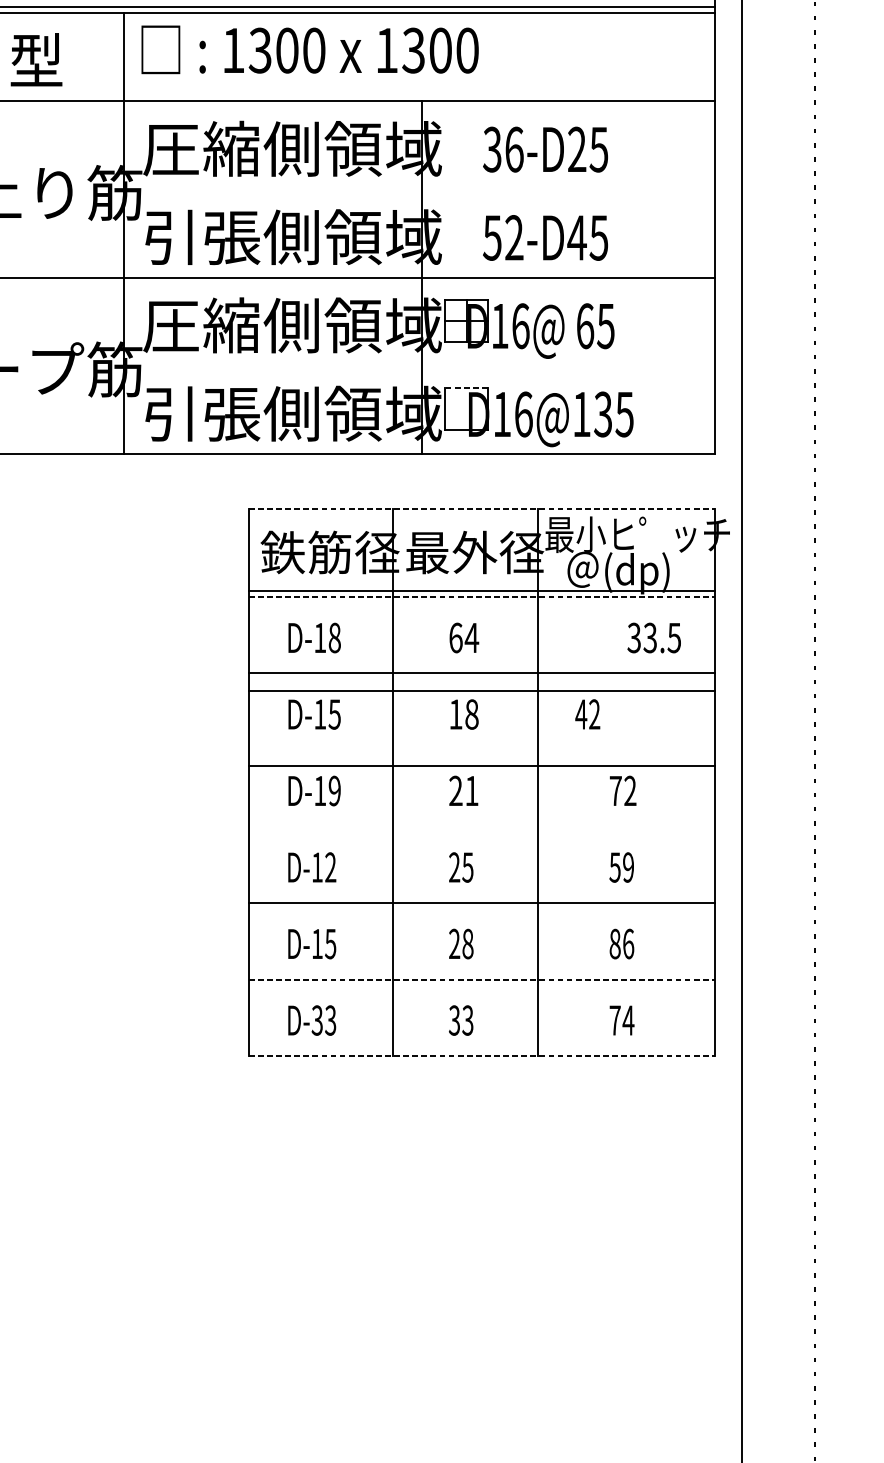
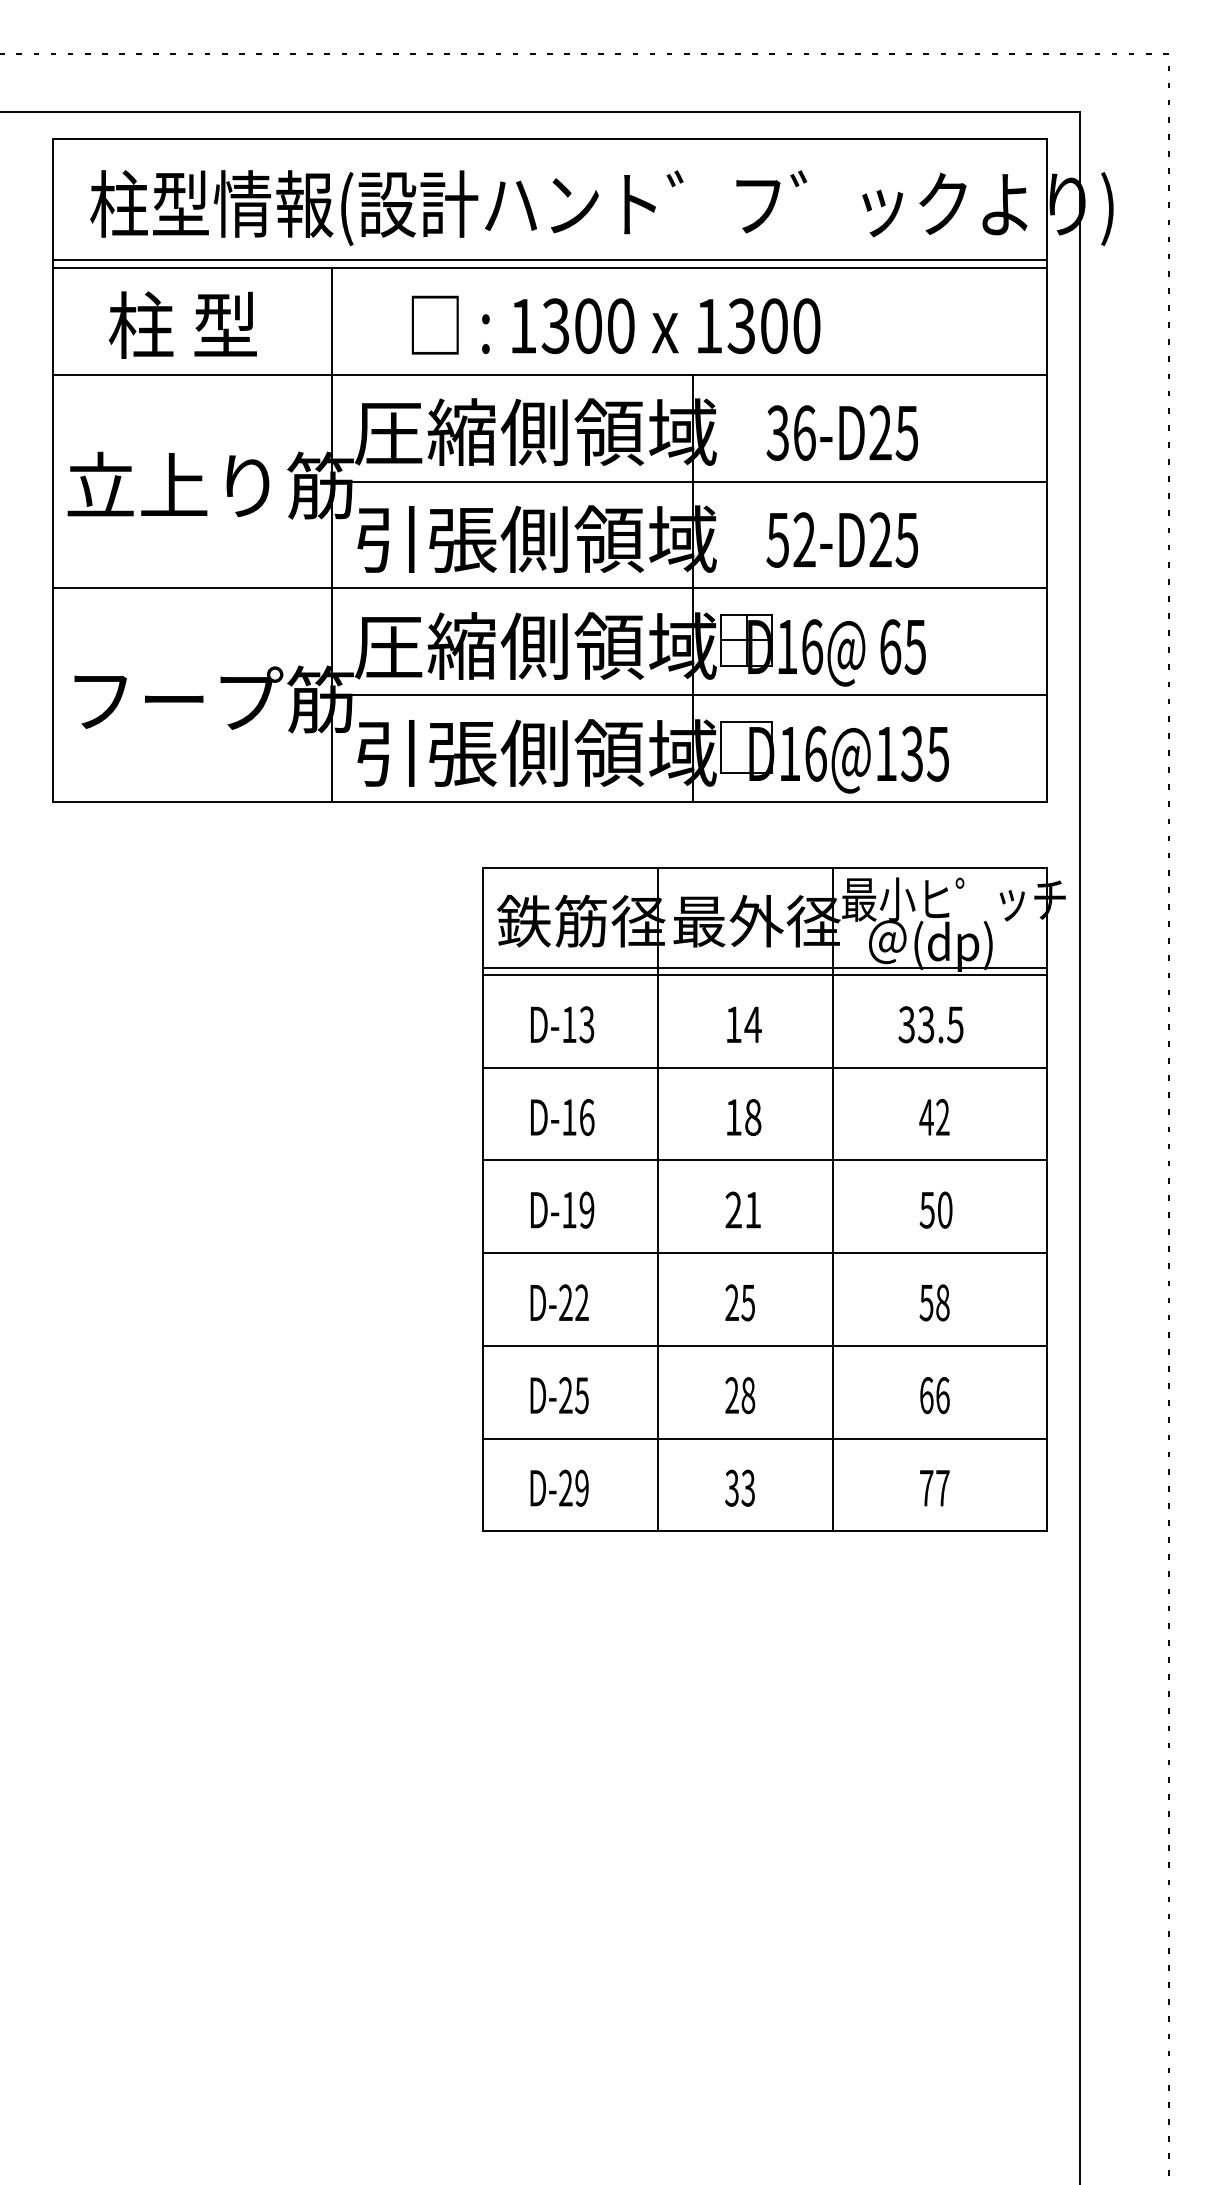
text: (309, 49) -> (615, 324), moved
line: (419, 189) -> (689, 481), added
text: (577, 237) -> (880, 539), 52-D45 -> 52-D25
line: (419, 366) -> (689, 695), added
line: (466, 387) -> (746, 721), dashed -> solid
line: (482, 509) -> (765, 868), dashed -> solid
line: (482, 597) -> (765, 975), dashed -> solid
text: (334, 637) -> (586, 1024), D-18 -> D-13
text: (455, 637) -> (733, 1024), 64 -> 14
text: (653, 637) -> (930, 1024), moved
line: (481, 691) -> (764, 1160), moved
text: (334, 714) -> (586, 1117), D-15 -> D-16
text: (587, 714) -> (934, 1117), moved
line: (481, 766) -> (764, 1253), moved
text: (622, 790) -> (935, 1209), 72 -> 50
text: (317, 867) -> (565, 1302), D-12 -> D-22
text: (628, 867) -> (942, 1302), 59 -> 58
text: (317, 943) -> (565, 1395), D-15 -> D-25
text: (615, 943) -> (926, 1395), 86 -> 66
line: (482, 979) -> (765, 1438), dashed -> solid
text: (323, 1020) -> (573, 1488), D-33 -> D-29
text: (628, 1020) -> (942, 1488), 74 -> 77
line: (482, 1056) -> (765, 1531), dashed -> solid

